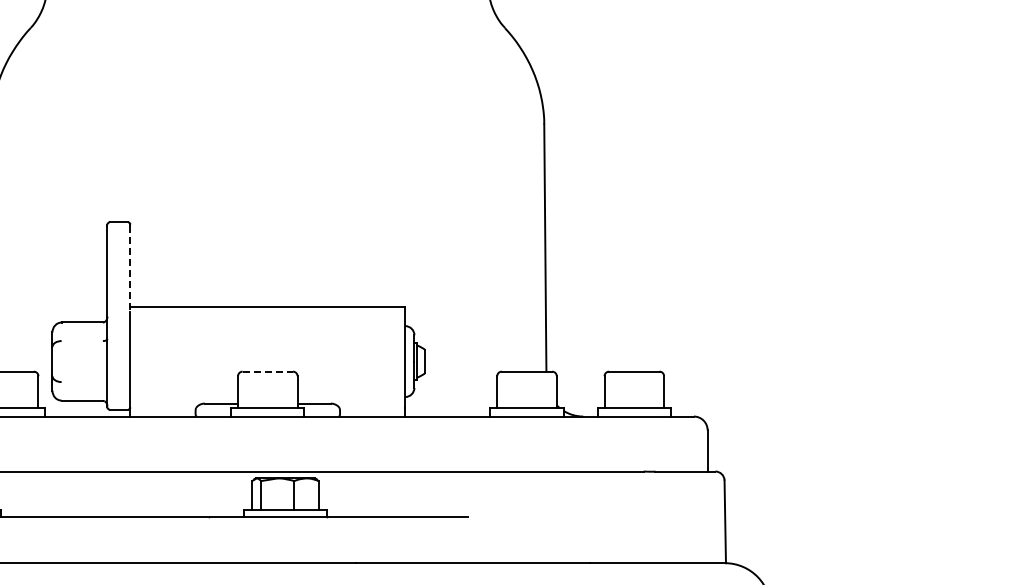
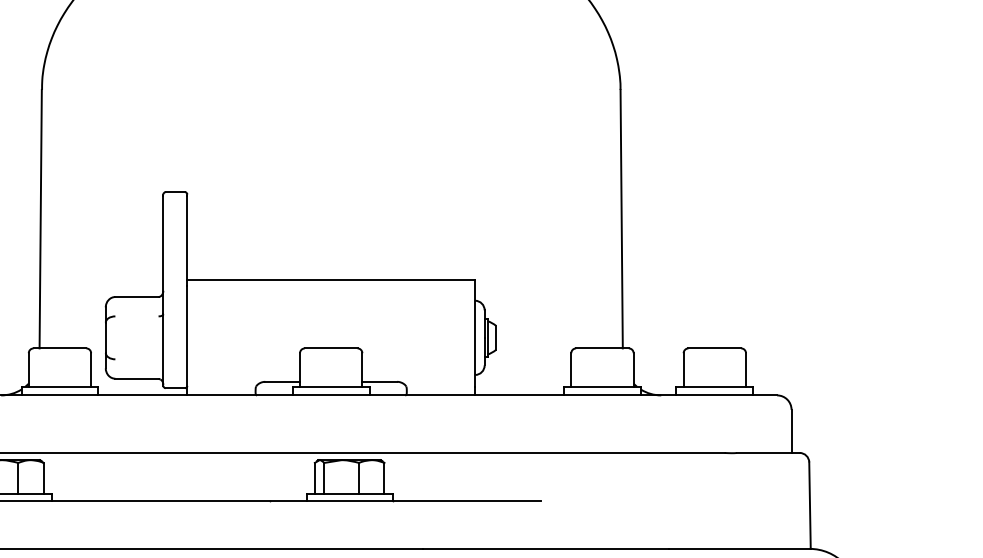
line: (130, 269) -> (187, 241), dashed -> solid
line: (268, 371) -> (331, 348), dashed -> solid

